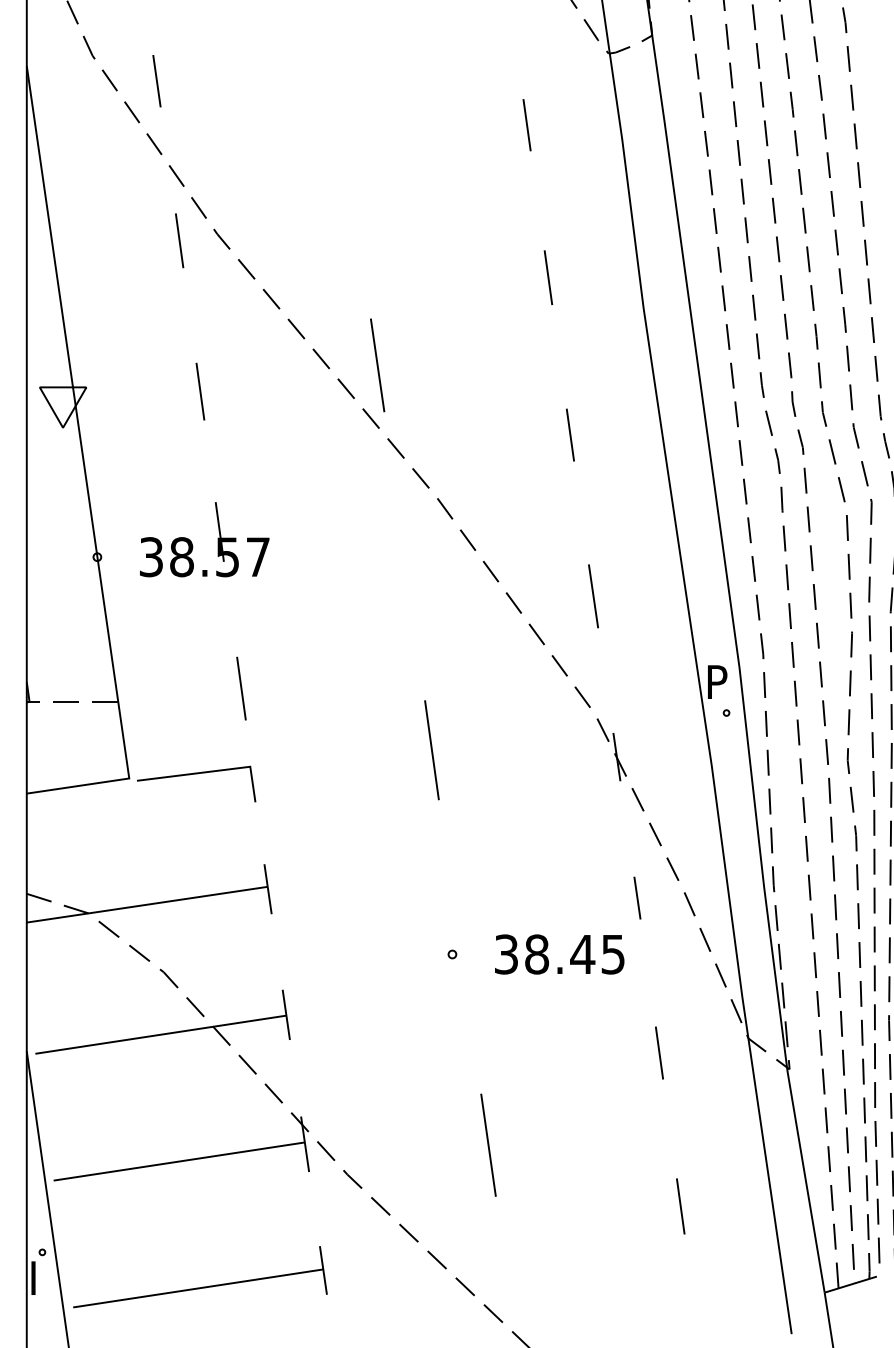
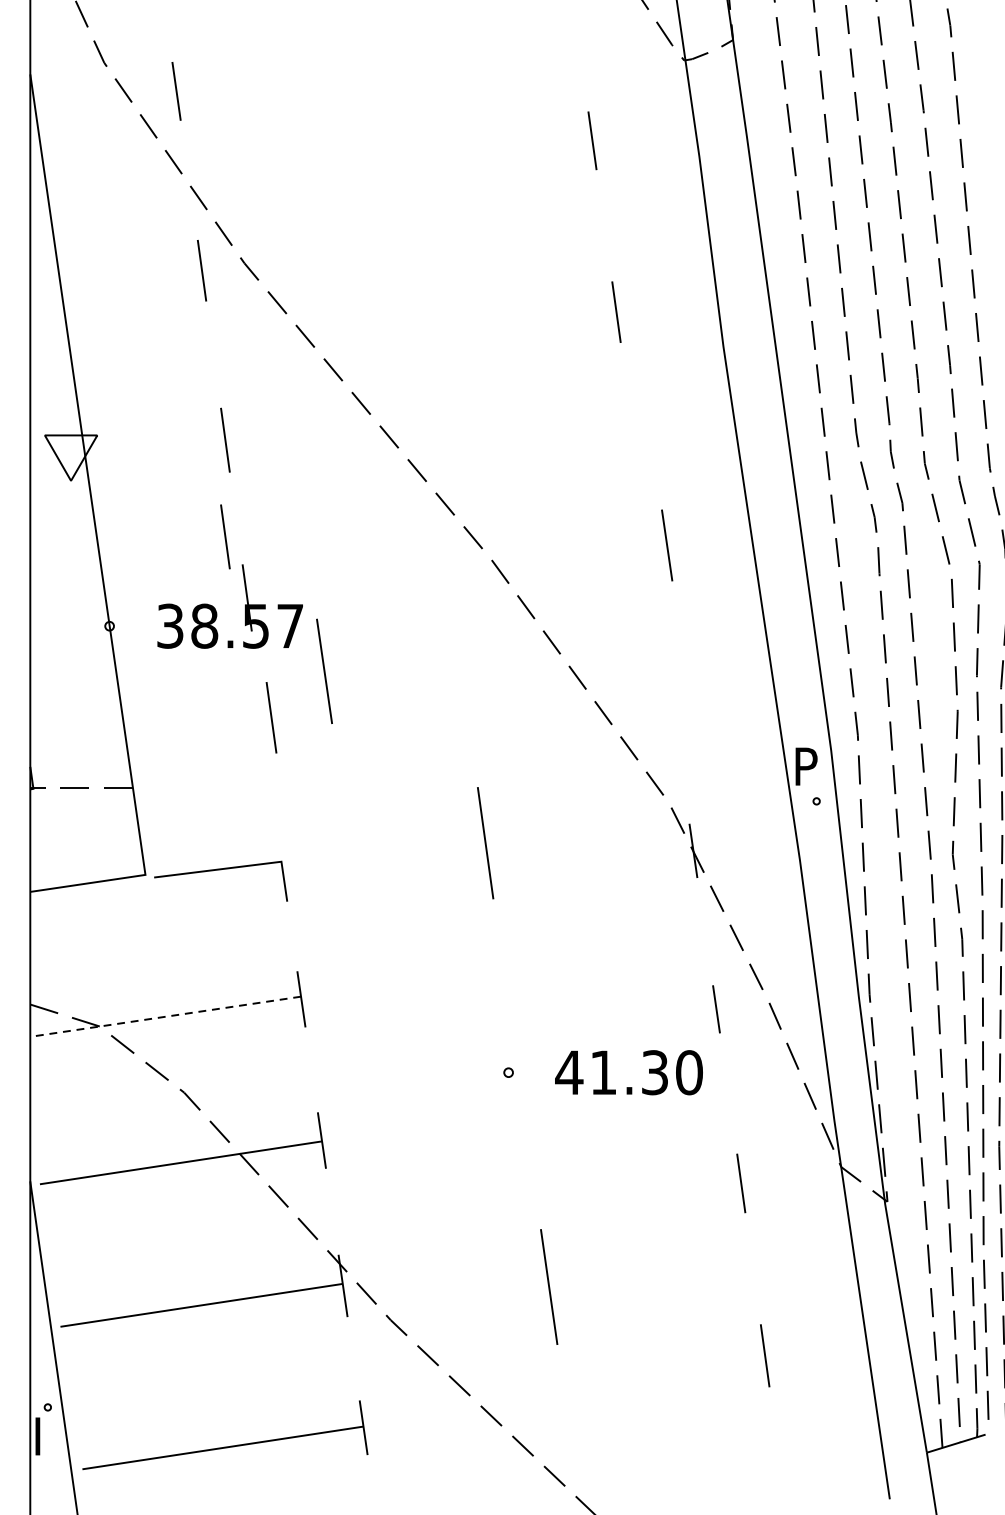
line: (377, 365) -> (324, 671), moved
line: (569, 434) -> (640, 488), removed
line: (200, 477) -> (225, 536), added
line: (593, 596) -> (667, 545), moved
line: (241, 688) -> (271, 717), moved
line: (147, 904) -> (165, 1016), solid -> dashed
text: (559, 954) -> (628, 1072), 38.45 -> 41.30

